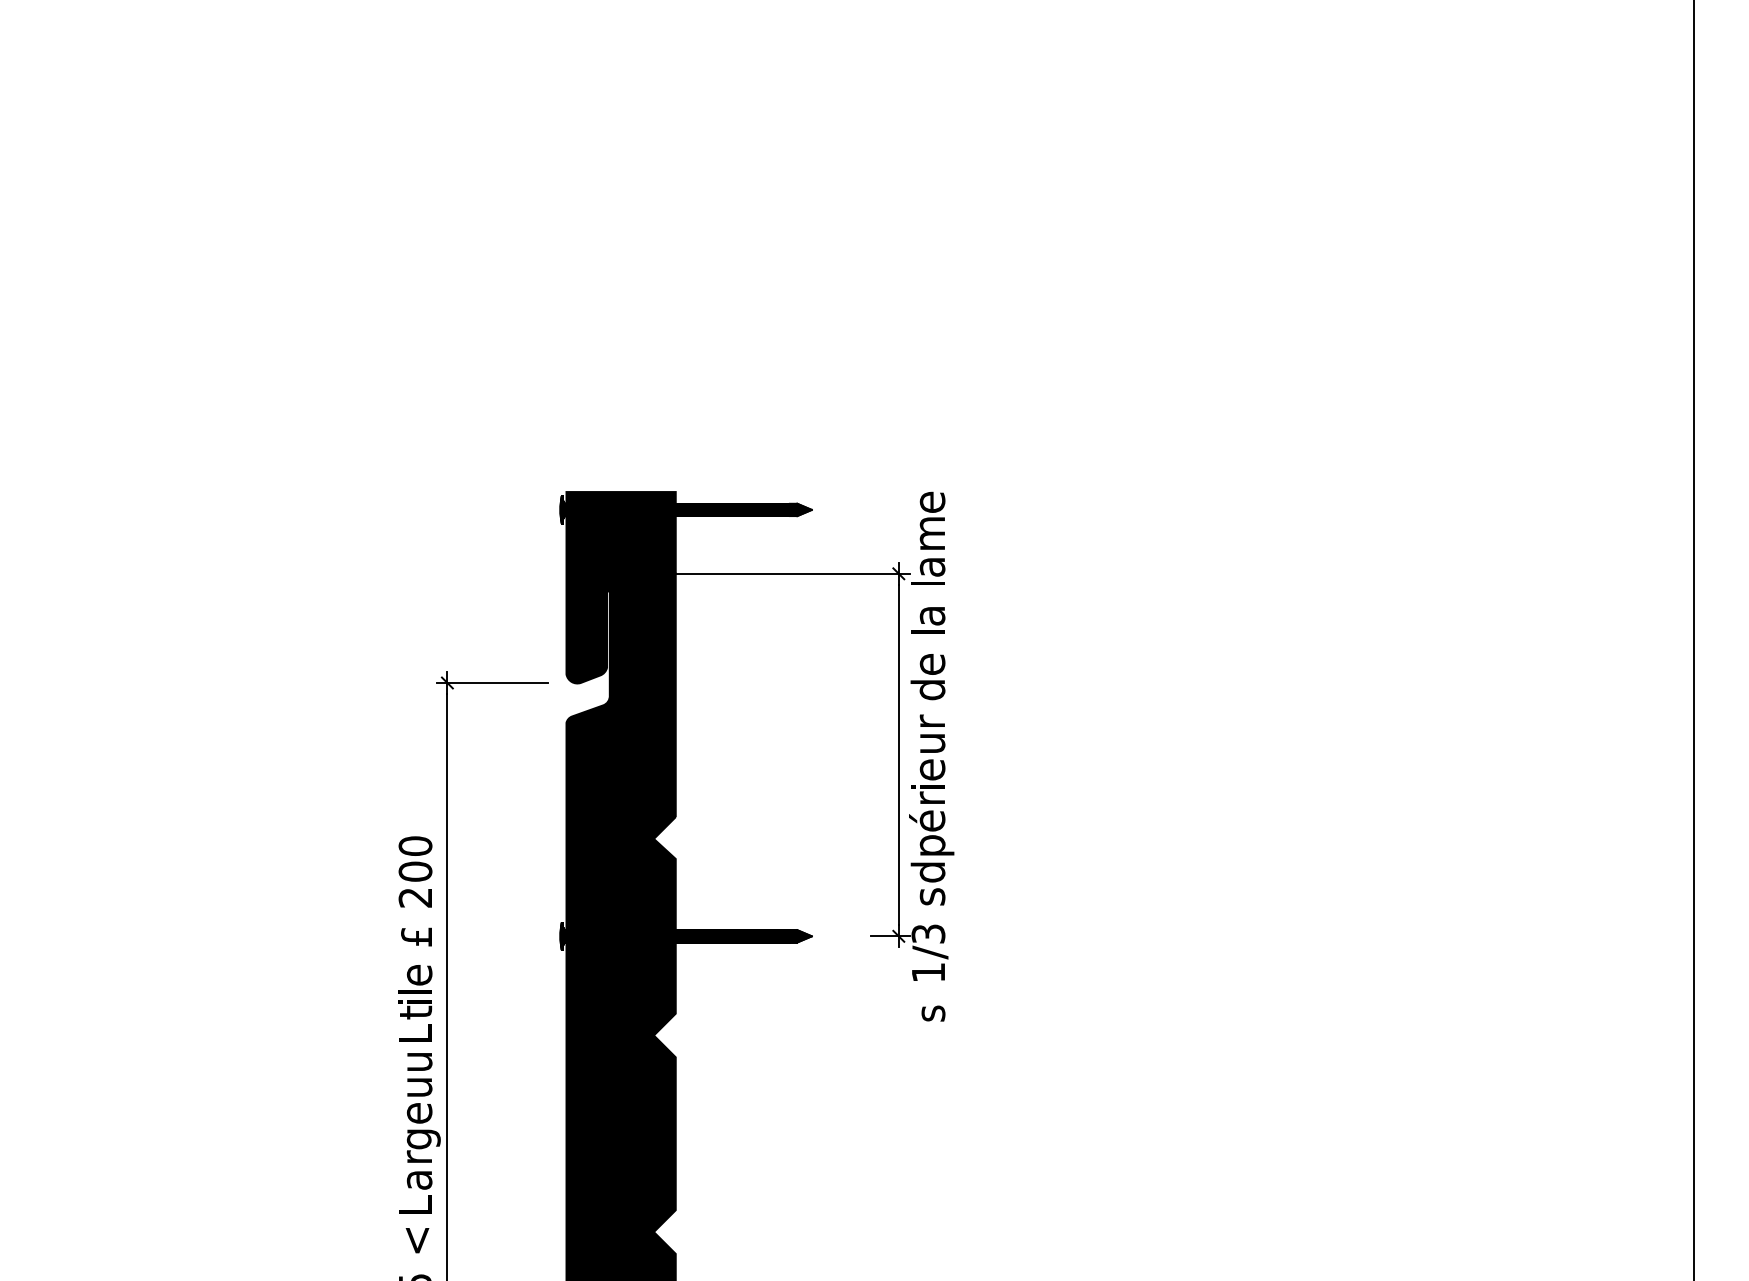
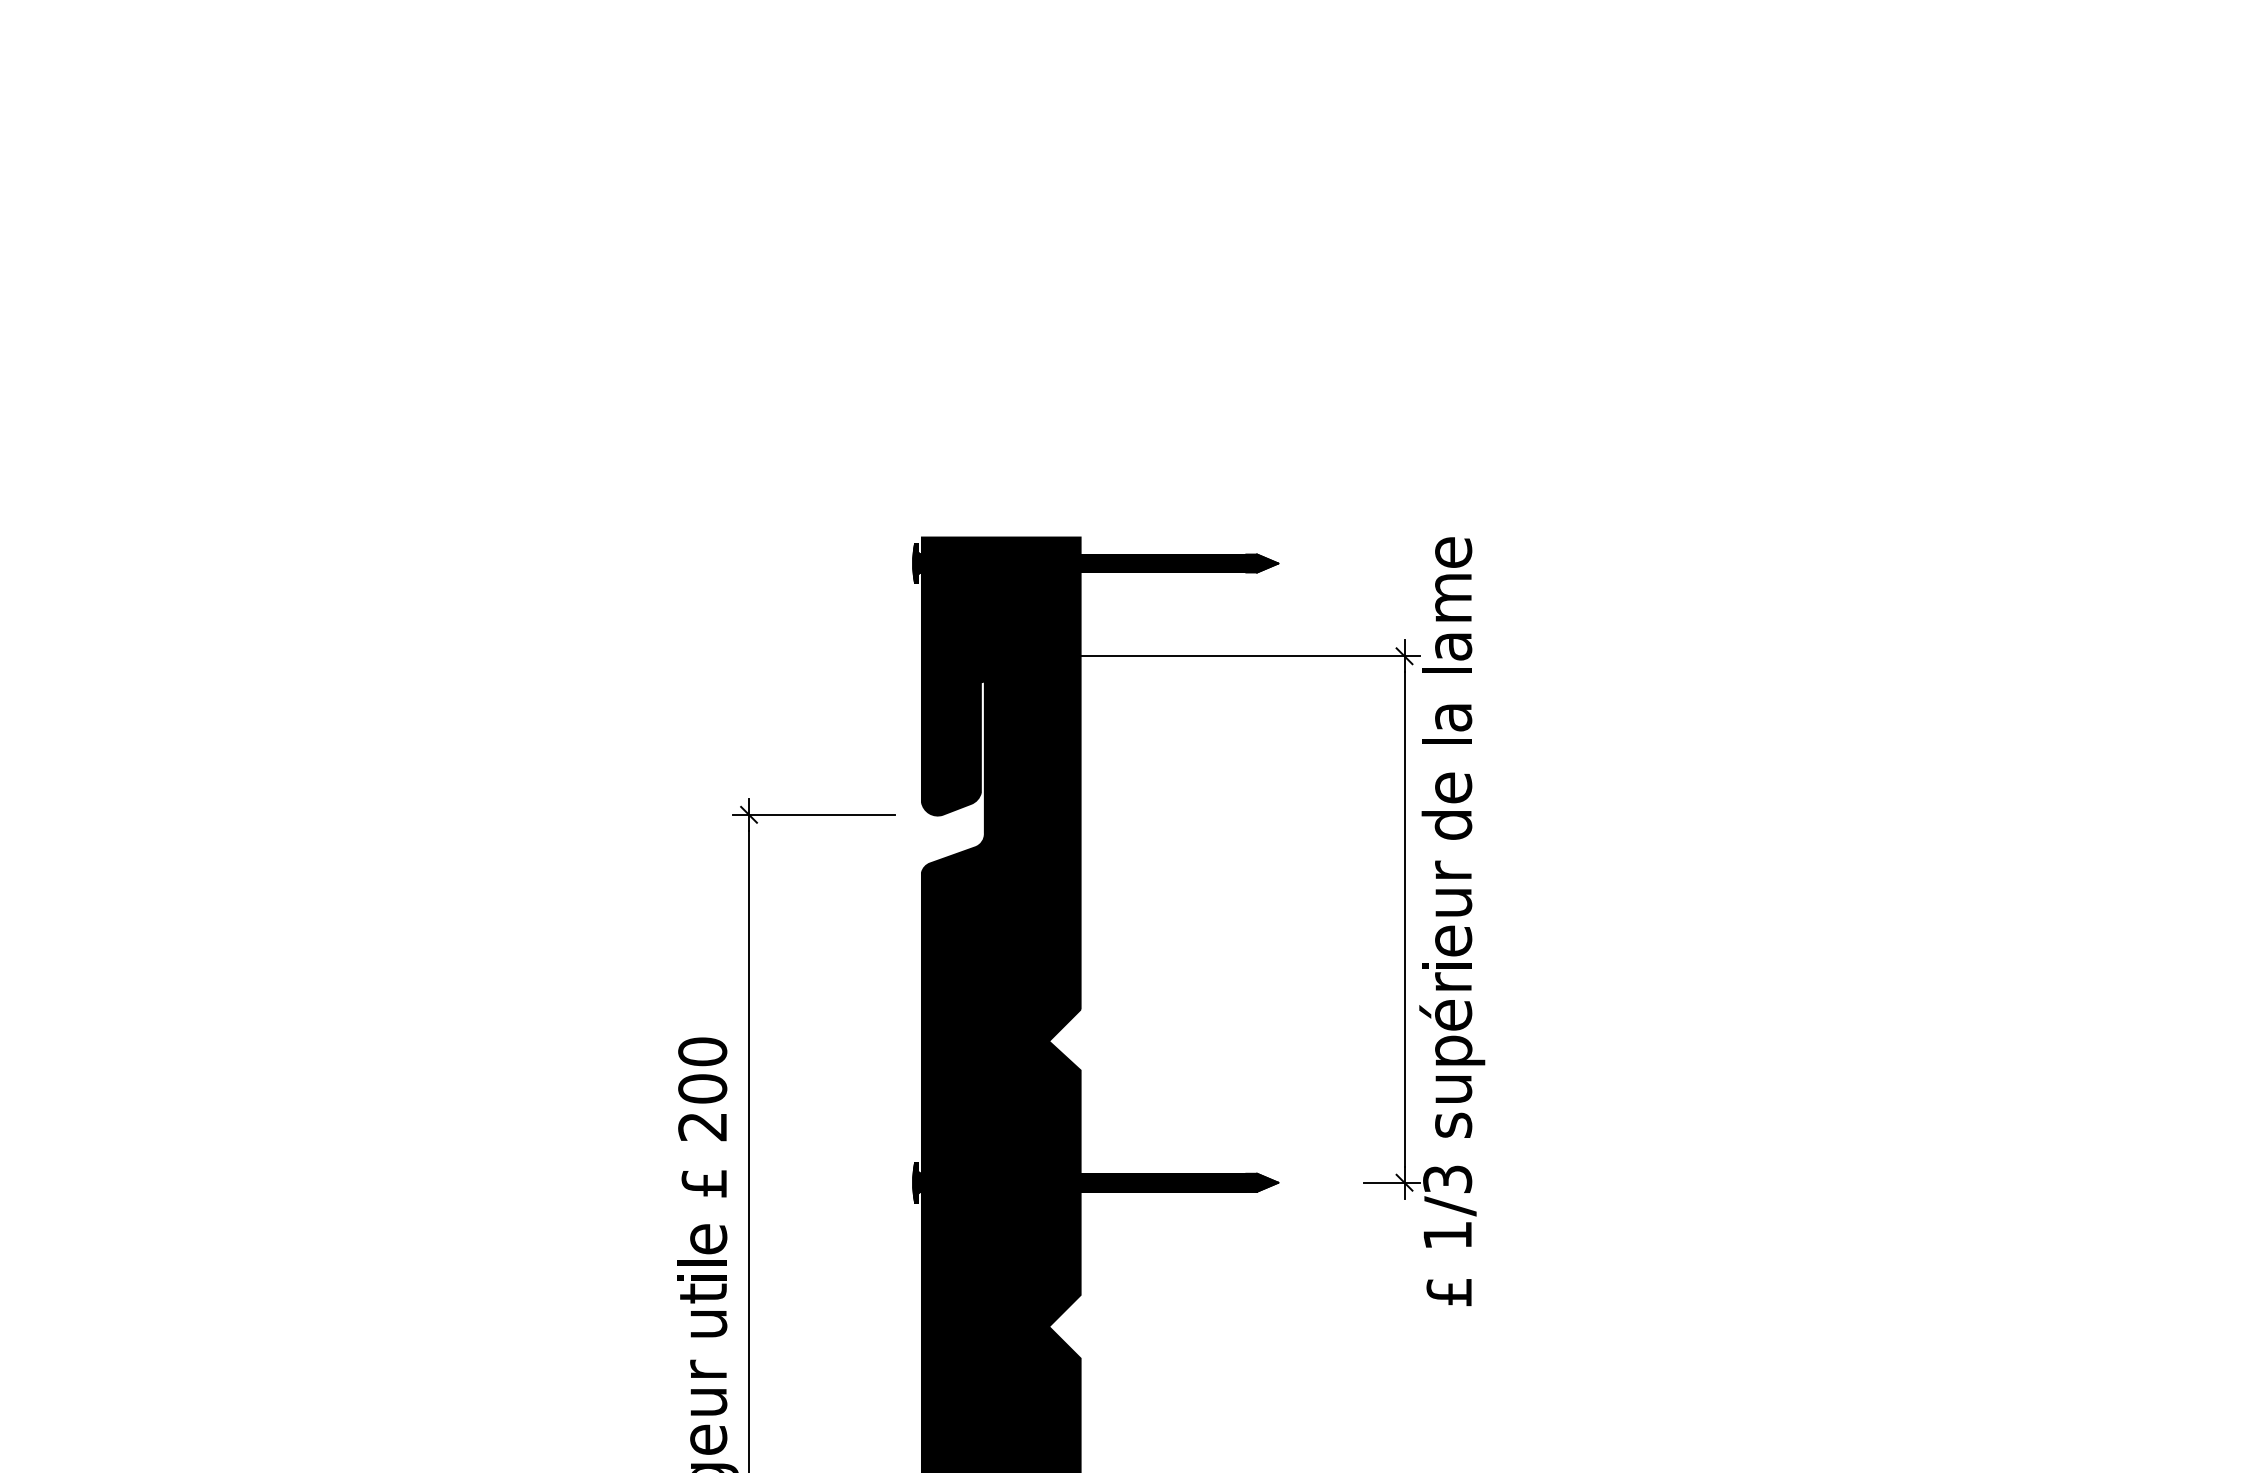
text: (927, 872) -> (1446, 1090), d -> u
text: (929, 1011) -> (1449, 1291), s -> £
text: (415, 1033) -> (702, 1323), L -> u
text: (419, 1061) -> (708, 1364), u -> r

